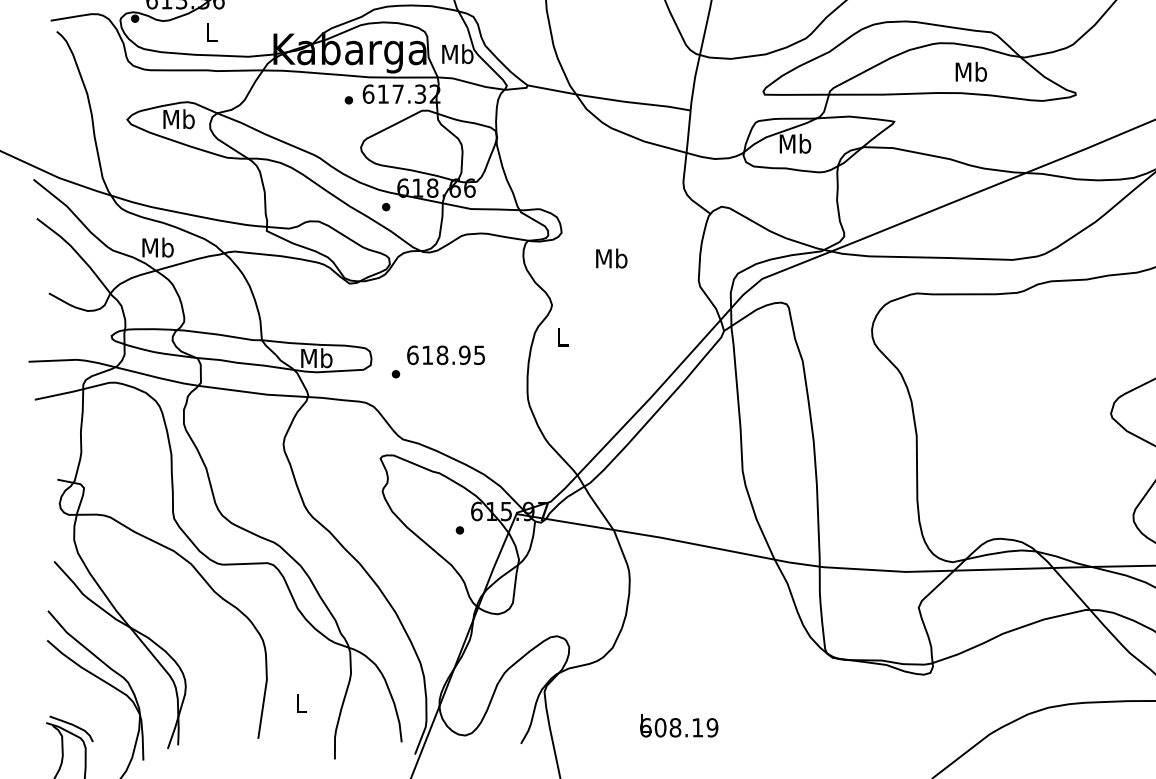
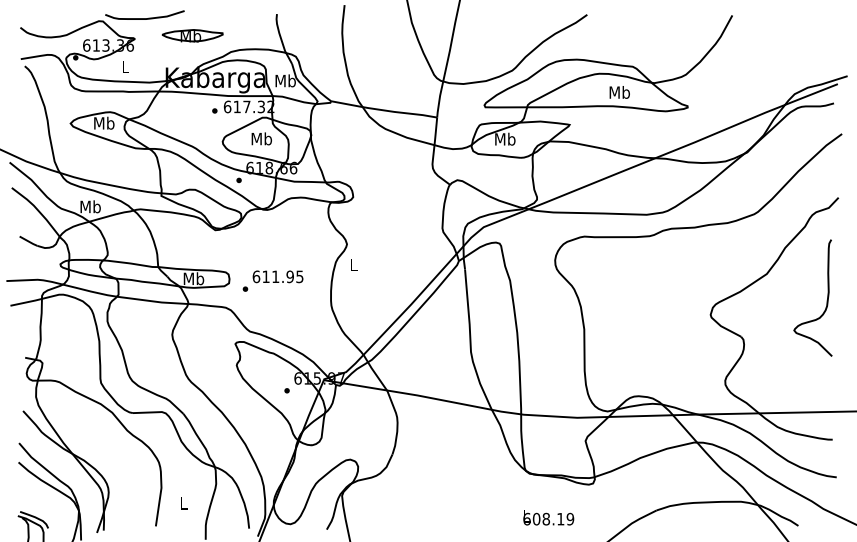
text: (611, 257) -> (261, 138), moved
text: (442, 354) -> (275, 276), 618.95 -> 611.95
text: (678, 725) -> (548, 517), moved

